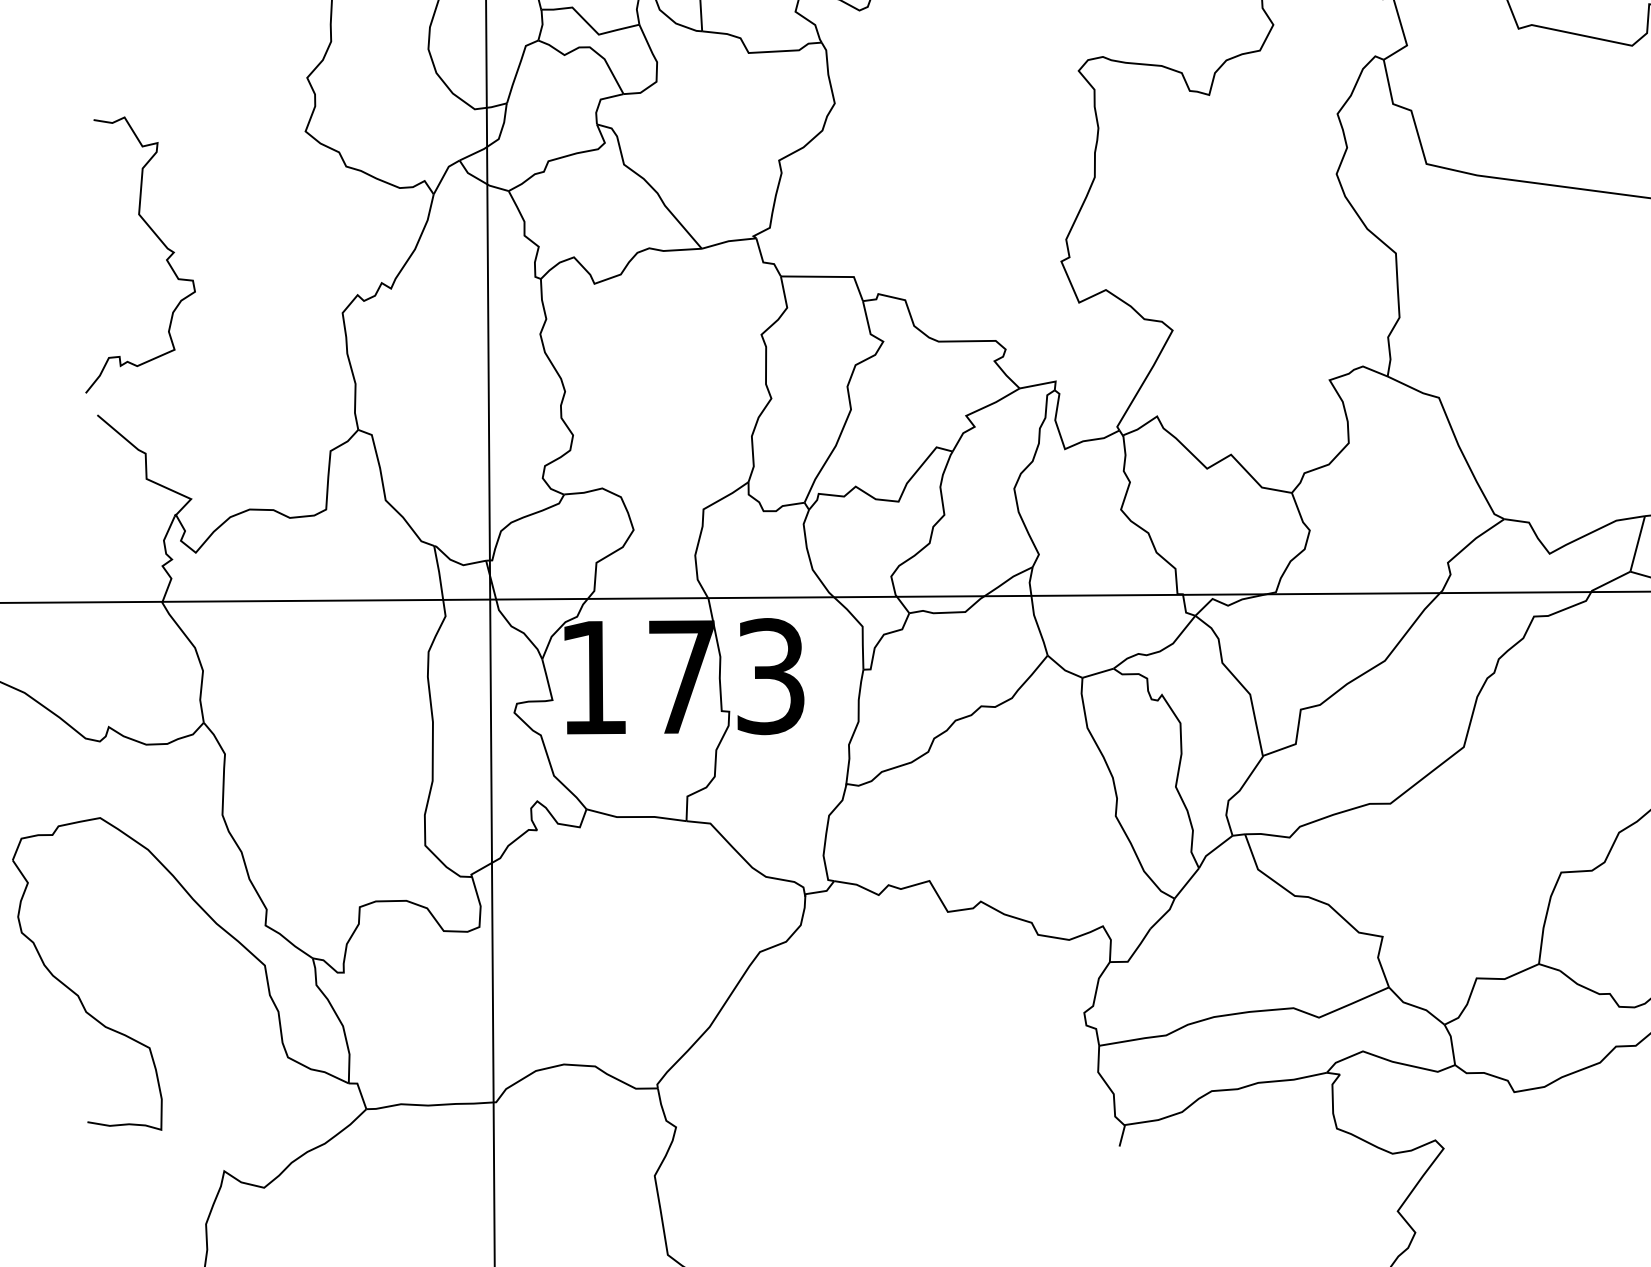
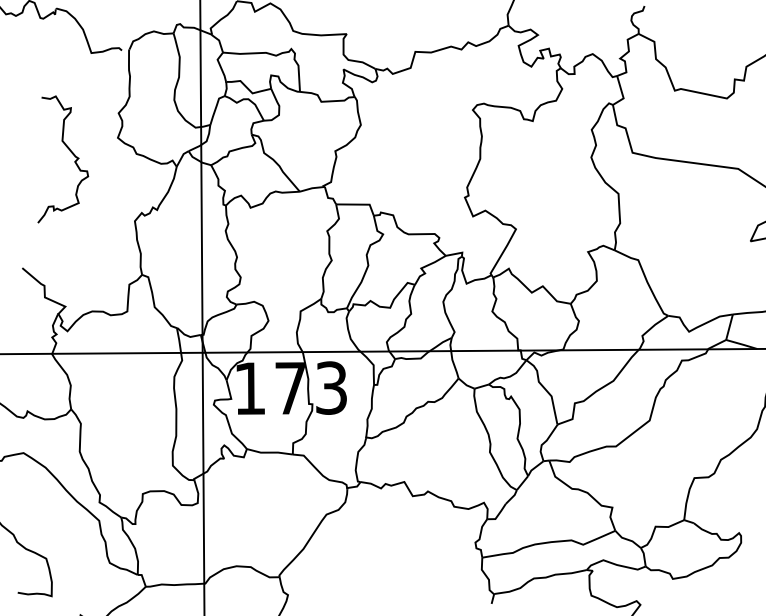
curve: (156, 239) -> (70, 152), moved

